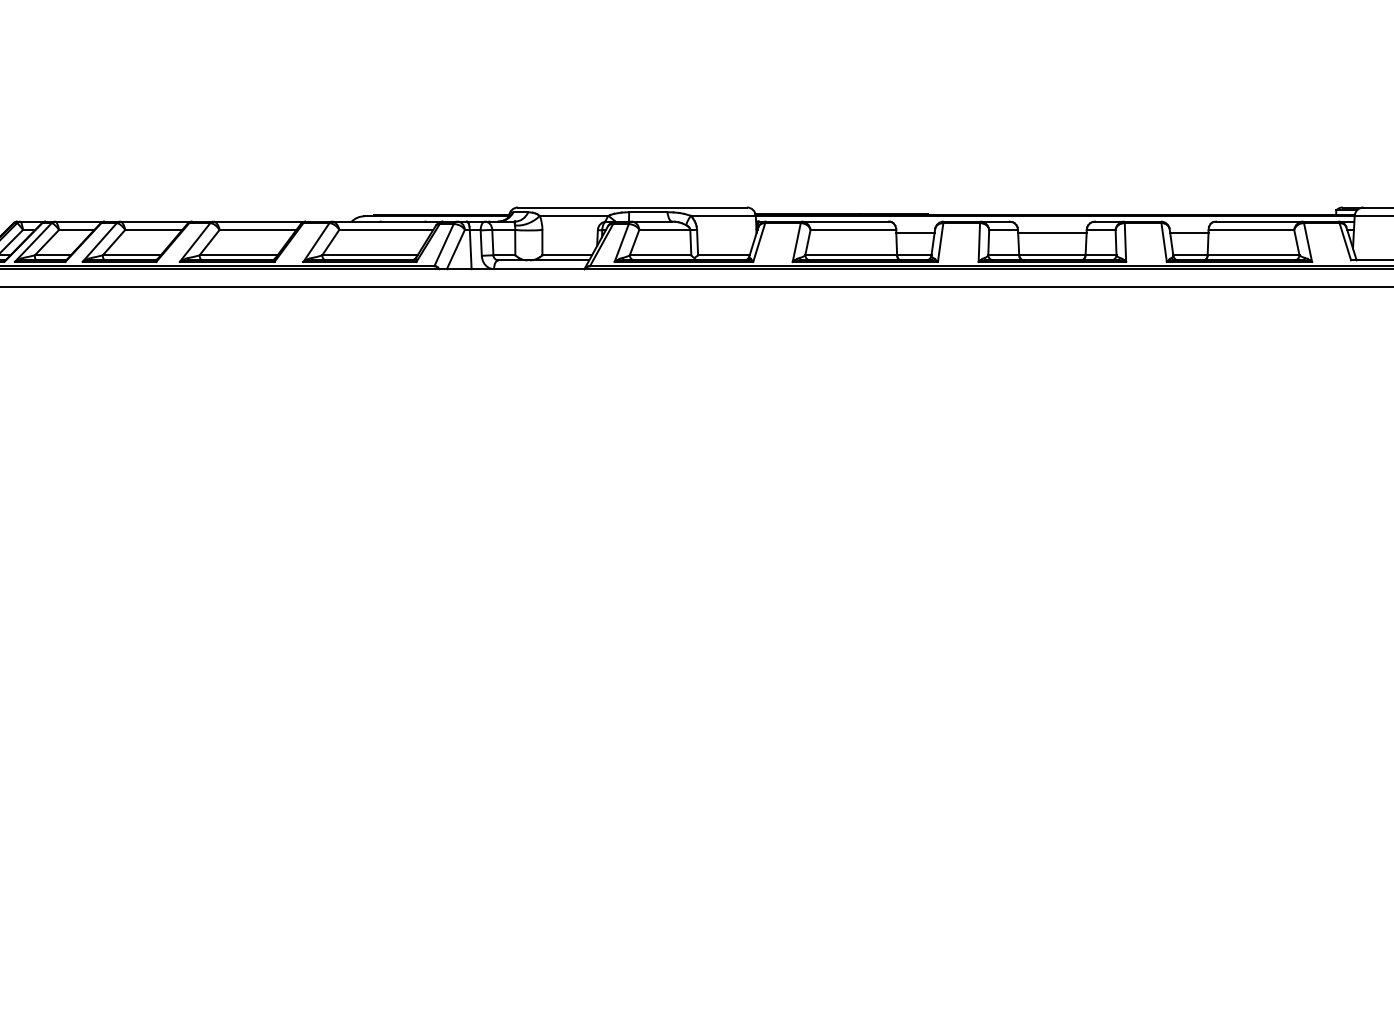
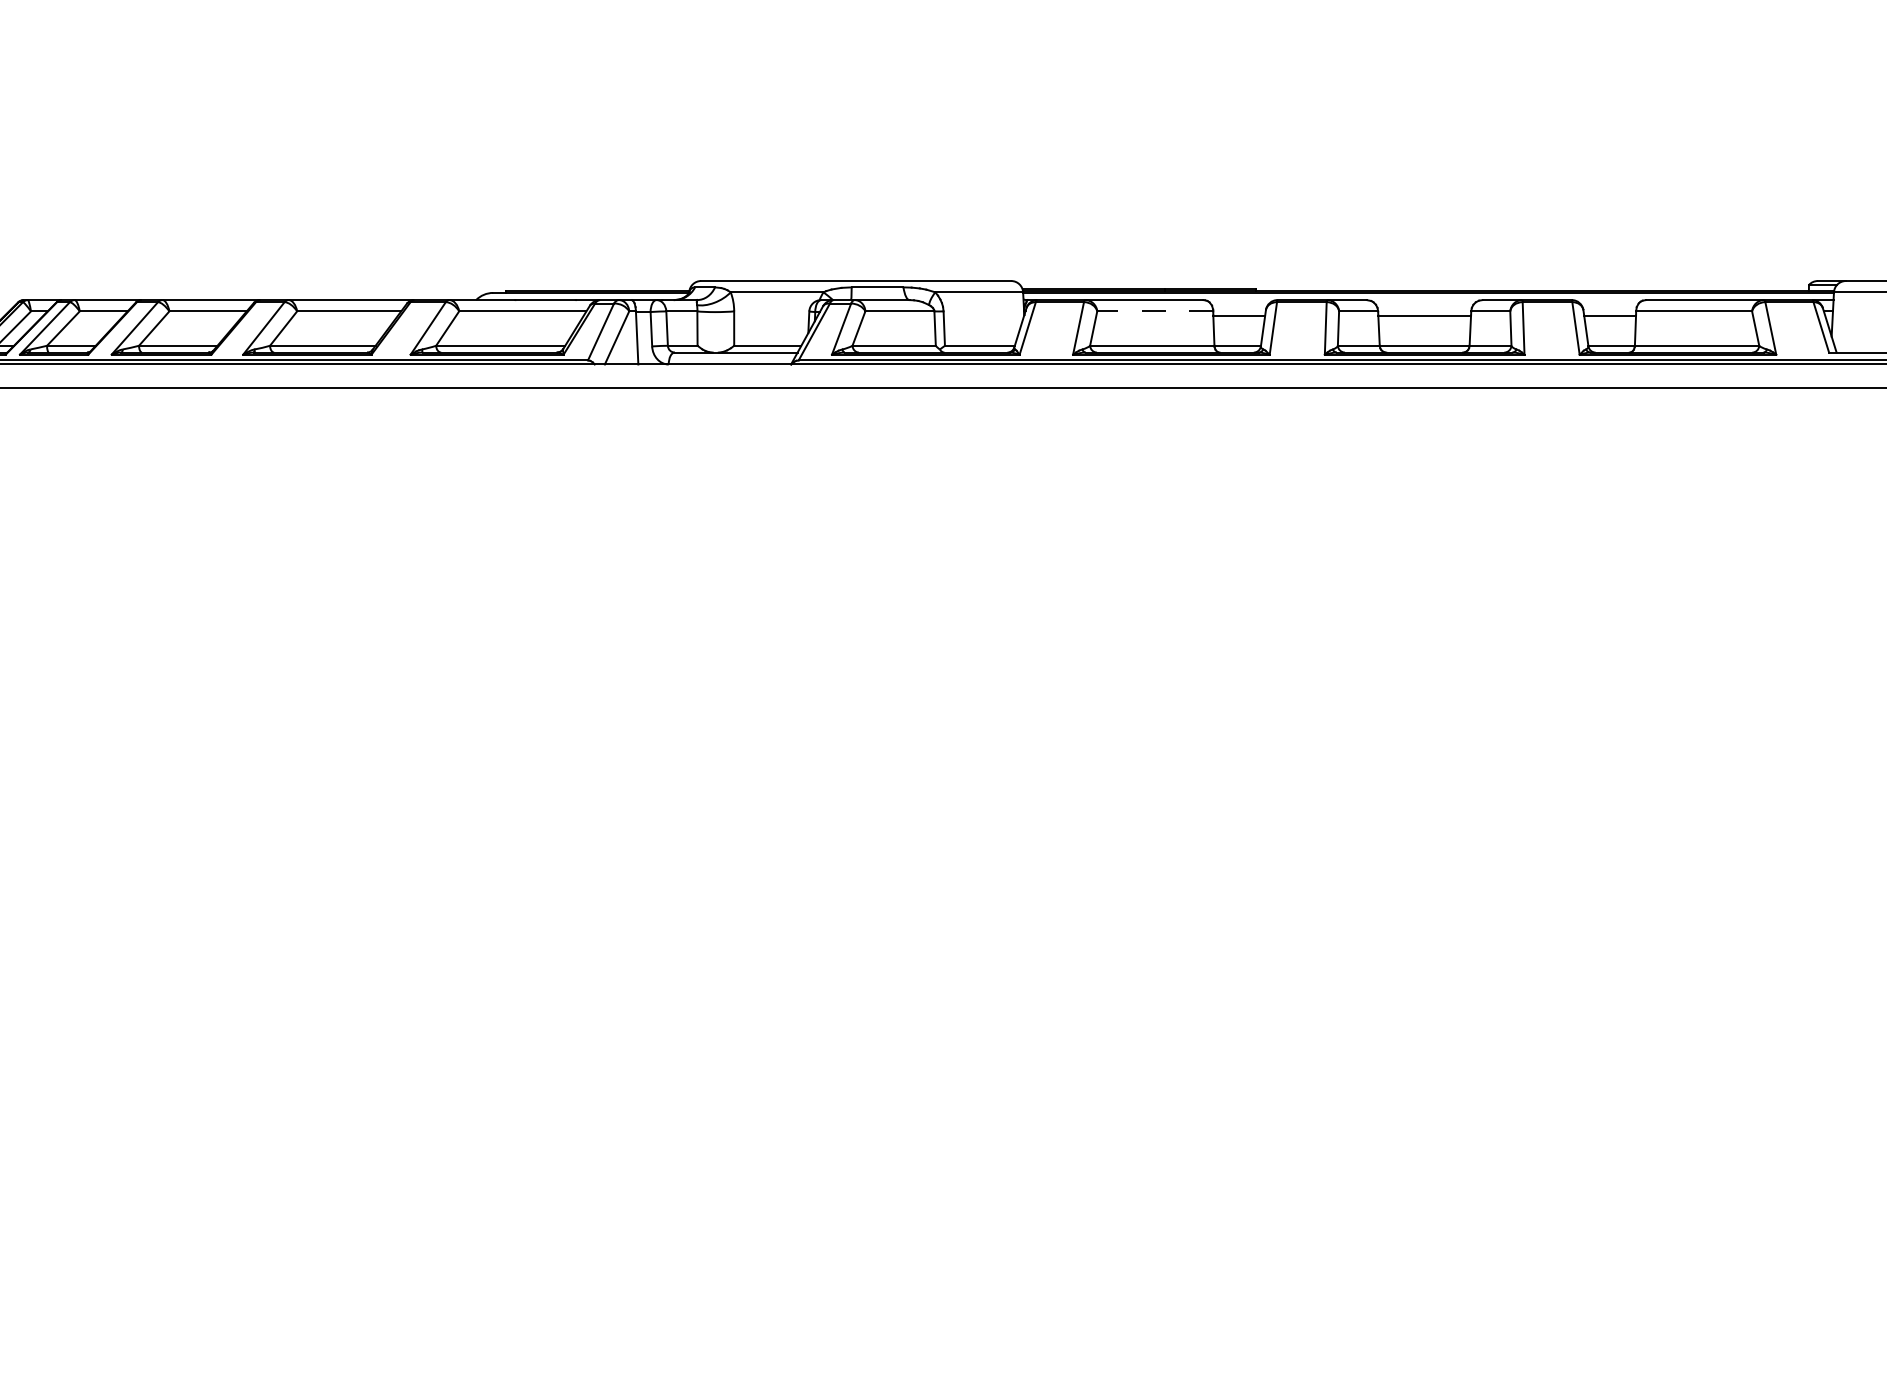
line: (853, 230) -> (1155, 311), solid -> dashed

